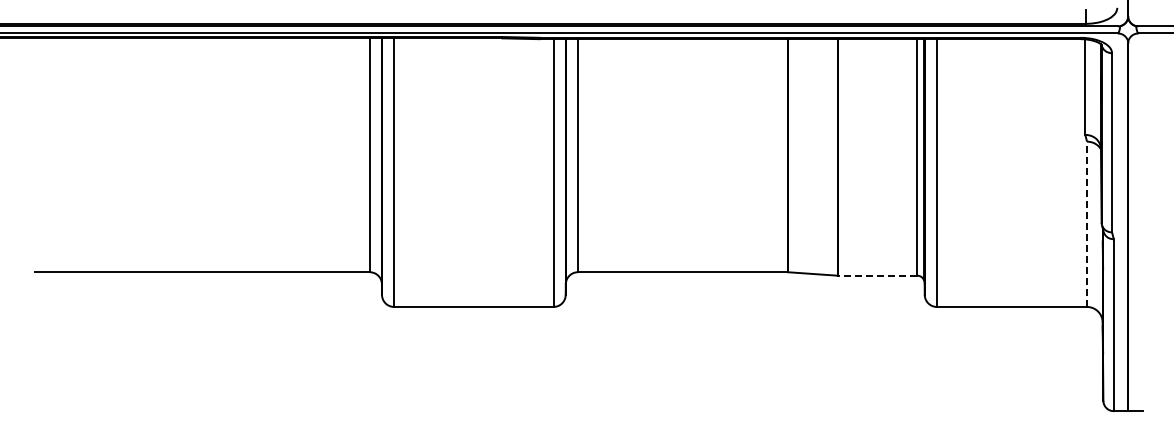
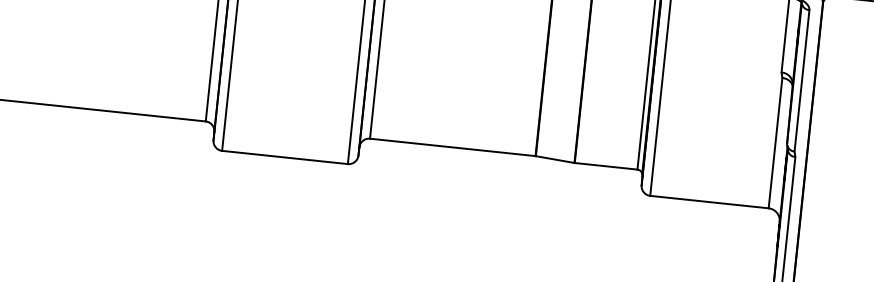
line: (1087, 224) -> (775, 143), dashed -> solid
line: (877, 275) -> (605, 166), dashed -> solid

